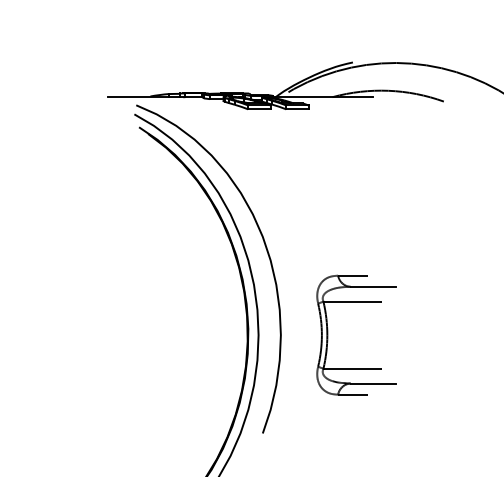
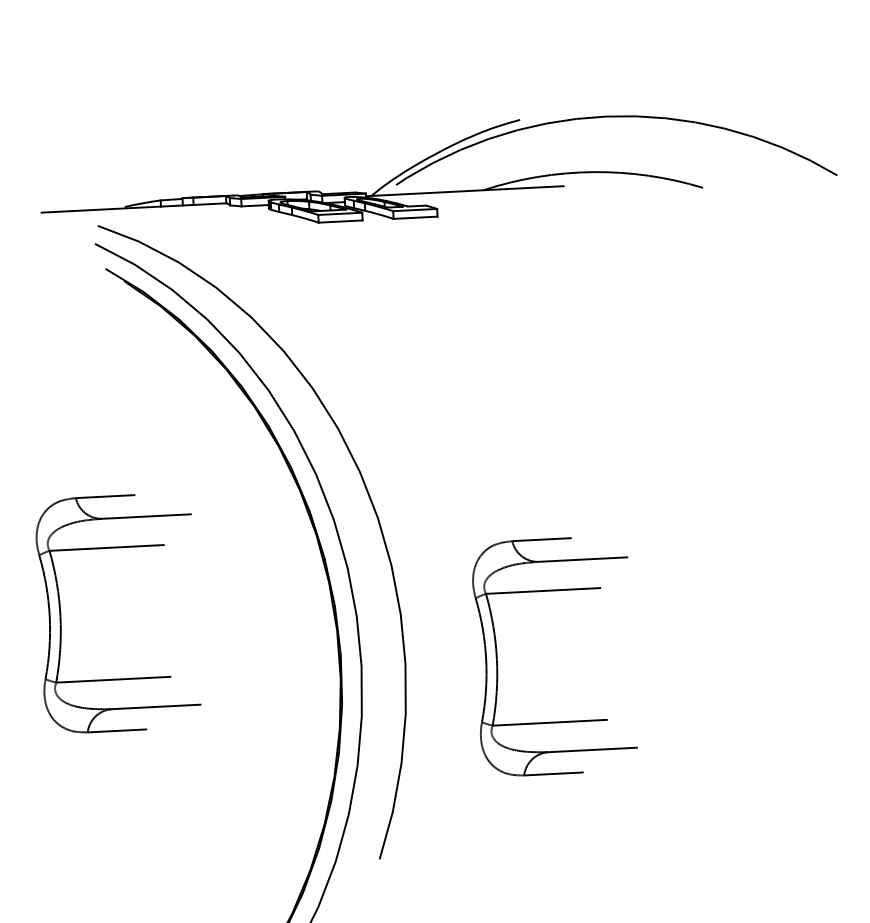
part: (108, 301) -> (62, 614), added

